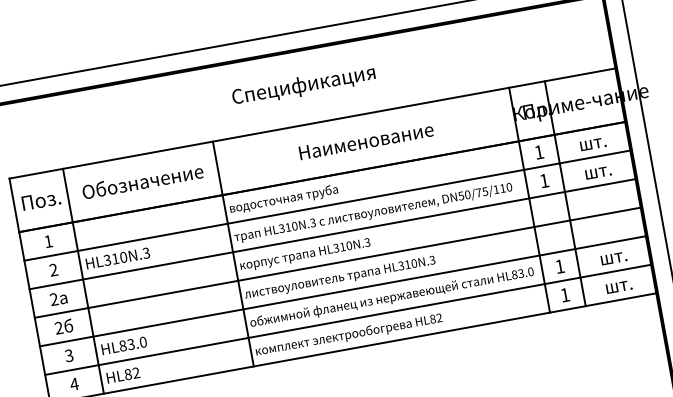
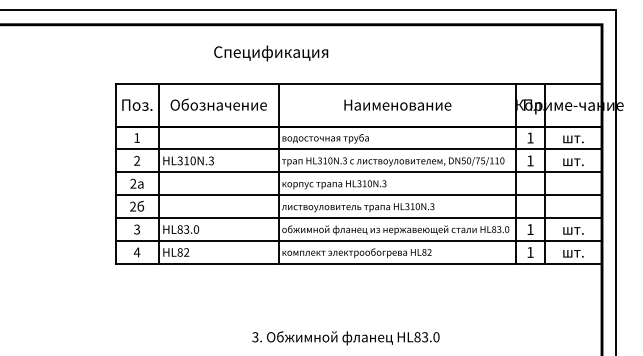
text: (304, 86) -> (271, 53), moved

